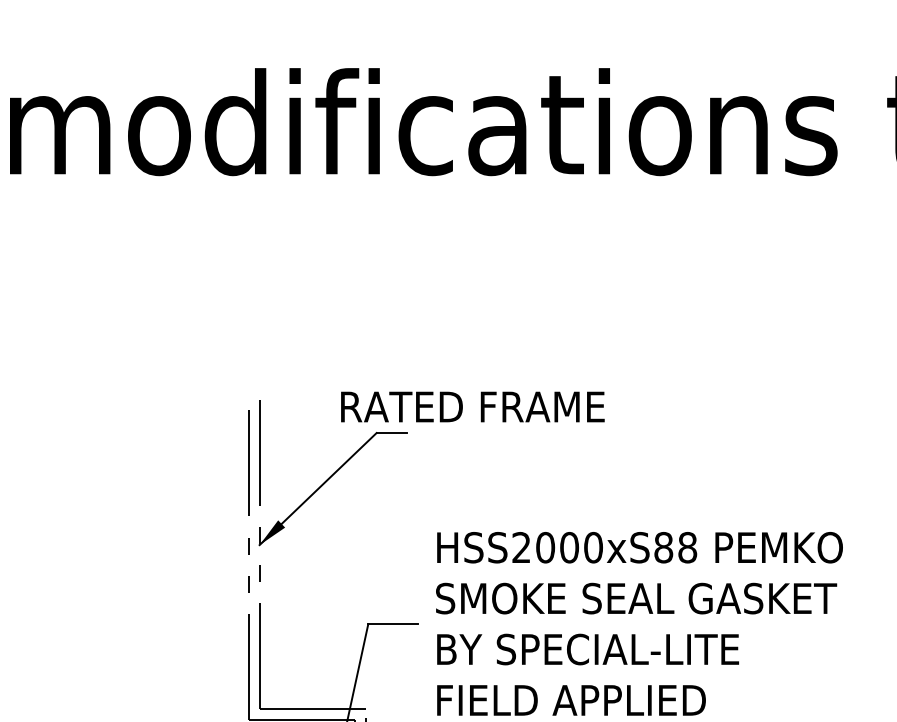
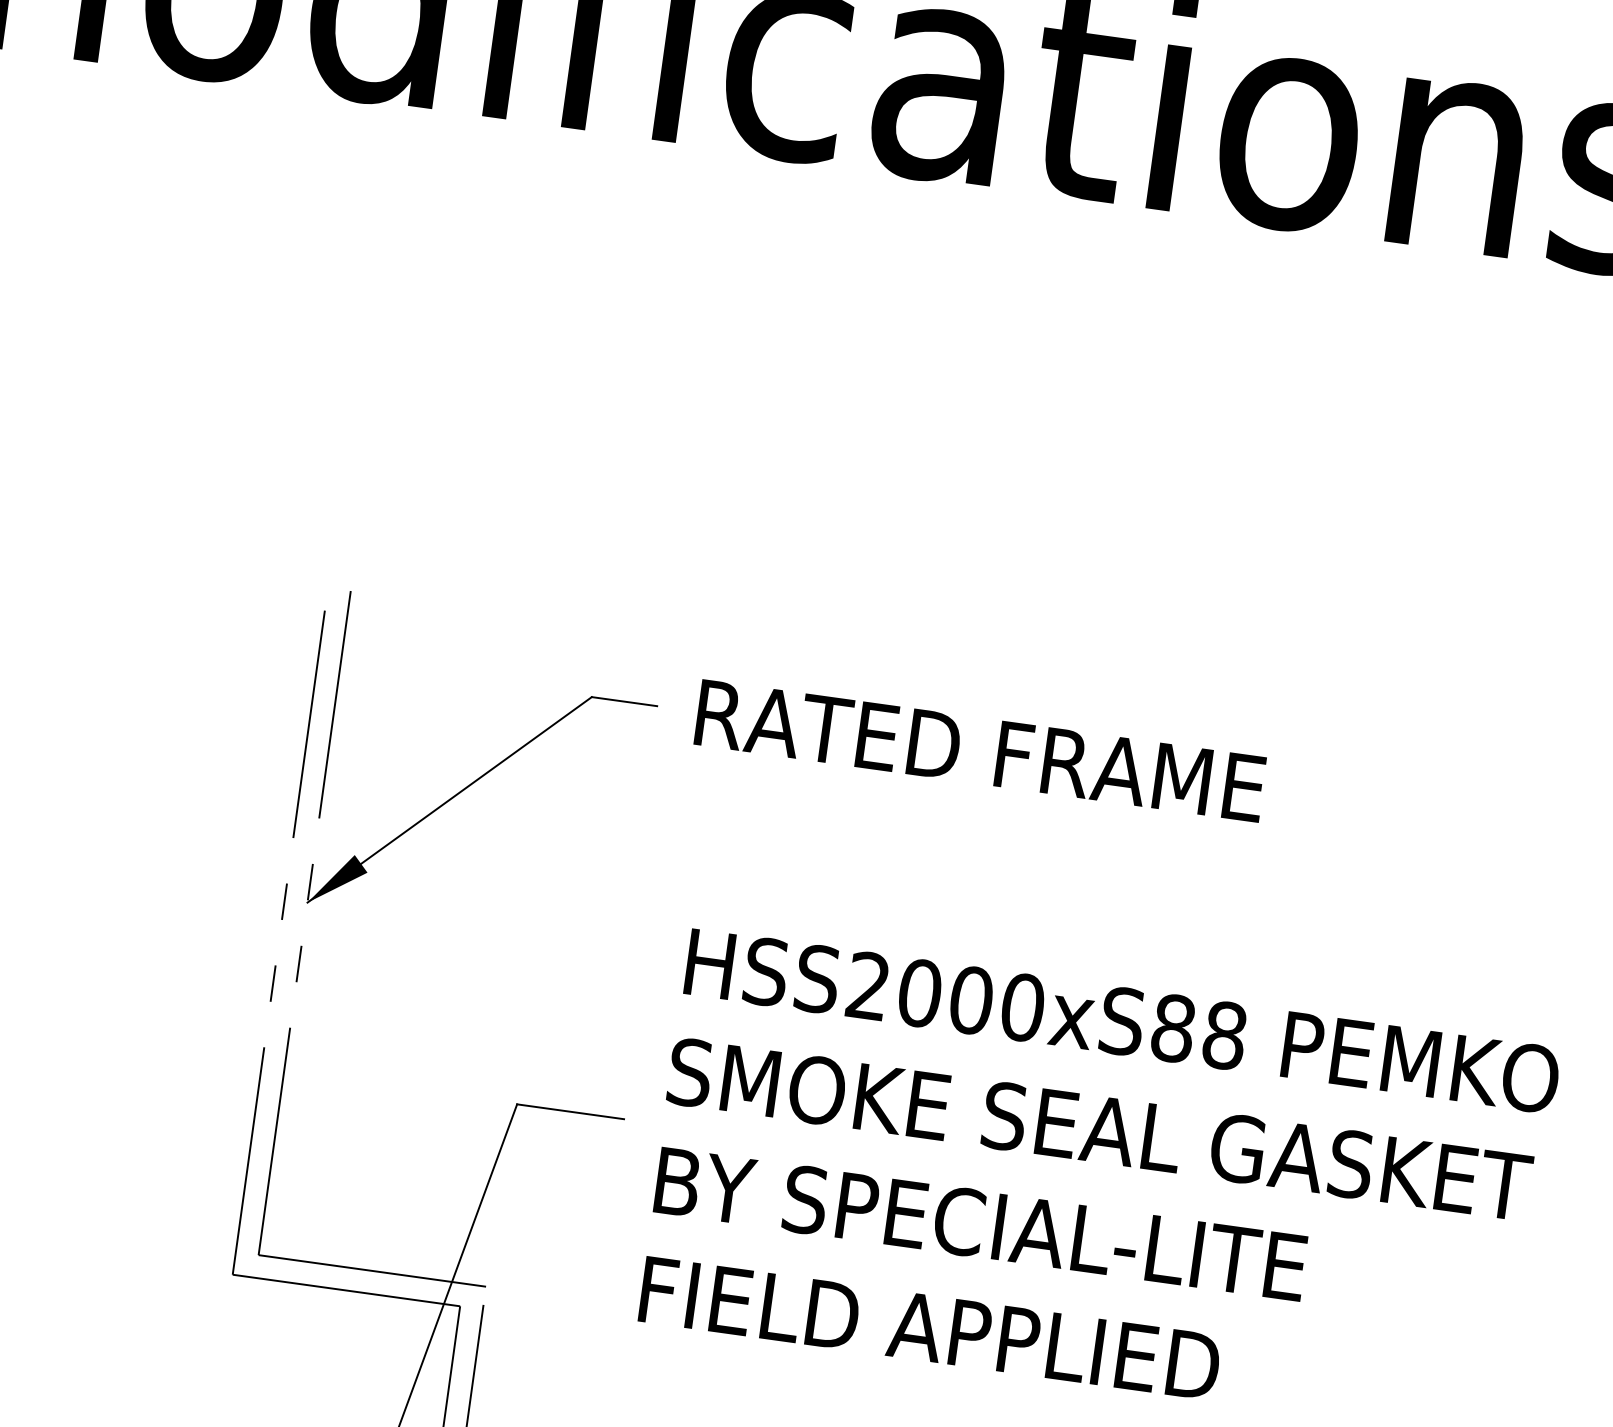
text: (472, 406) -> (979, 749), moved

